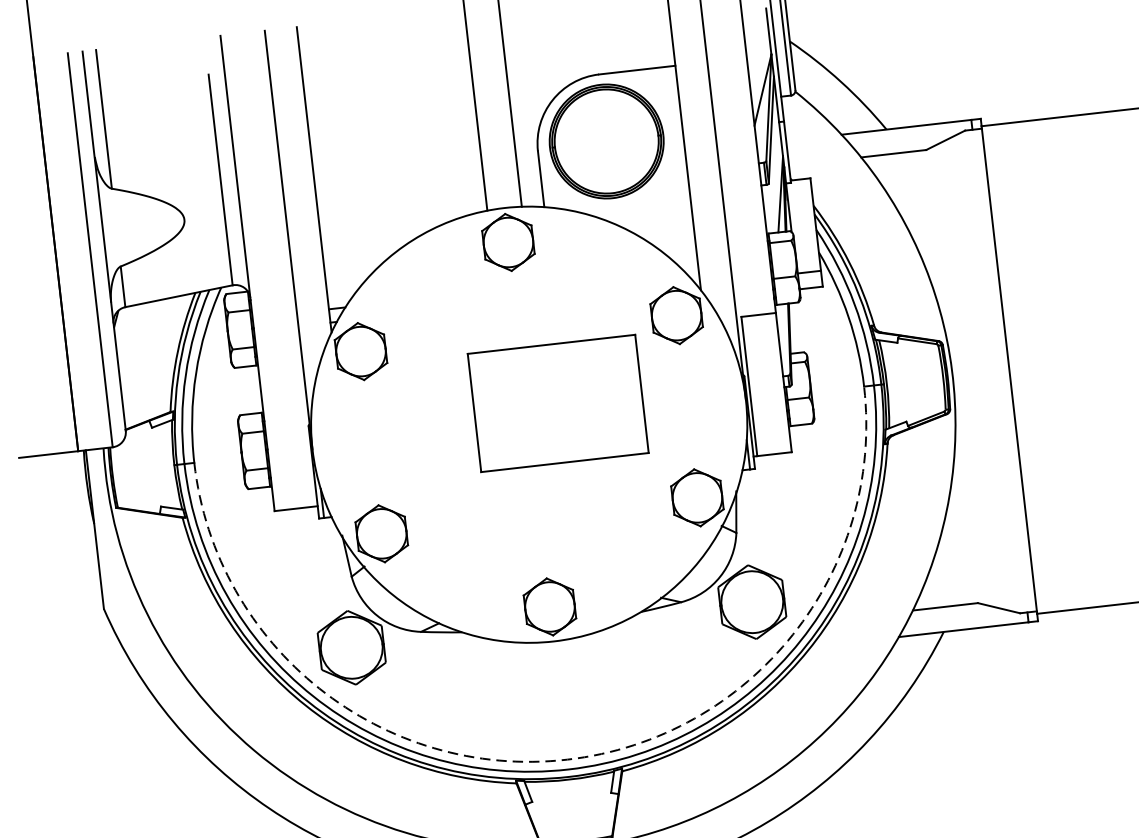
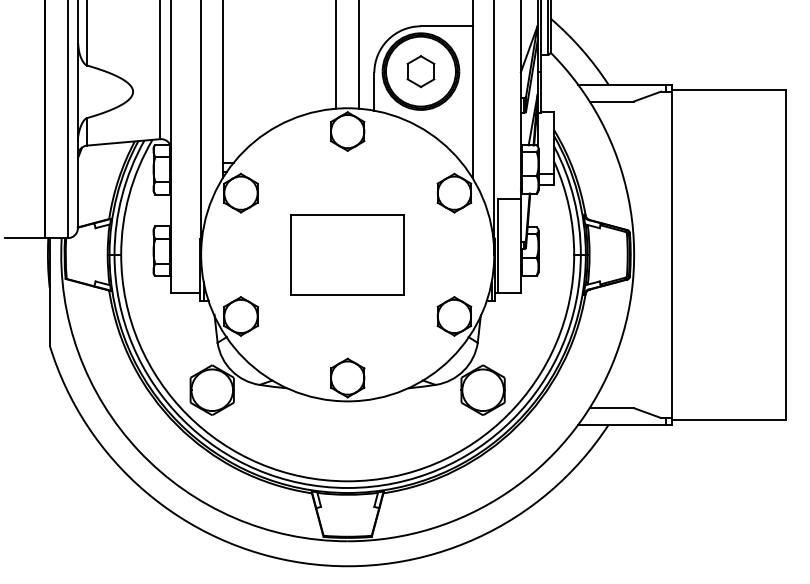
part: (605, 141) -> (420, 71), added
part: (557, 403) -> (347, 254), moved
arc: (567, 759) -> (347, 481), dashed -> solid

